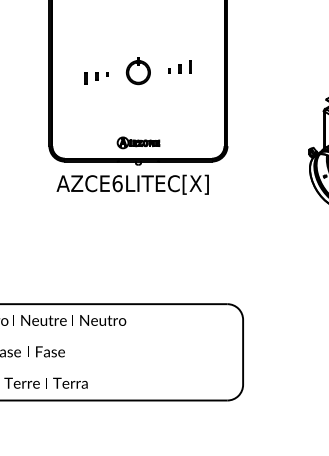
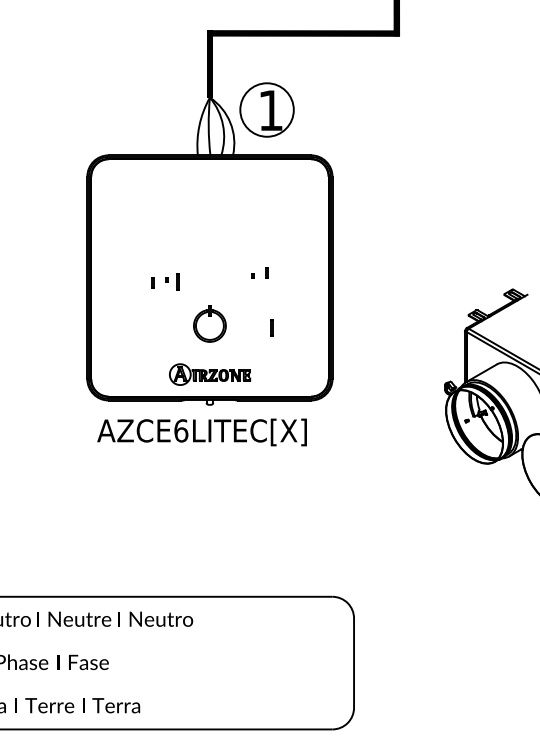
line: (190, 66) -> (271, 327), moved
part: (138, 70) -> (209, 323), moved
line: (85, 78) -> (177, 281), moved
part: (138, 142) -> (209, 374), size x1.4

